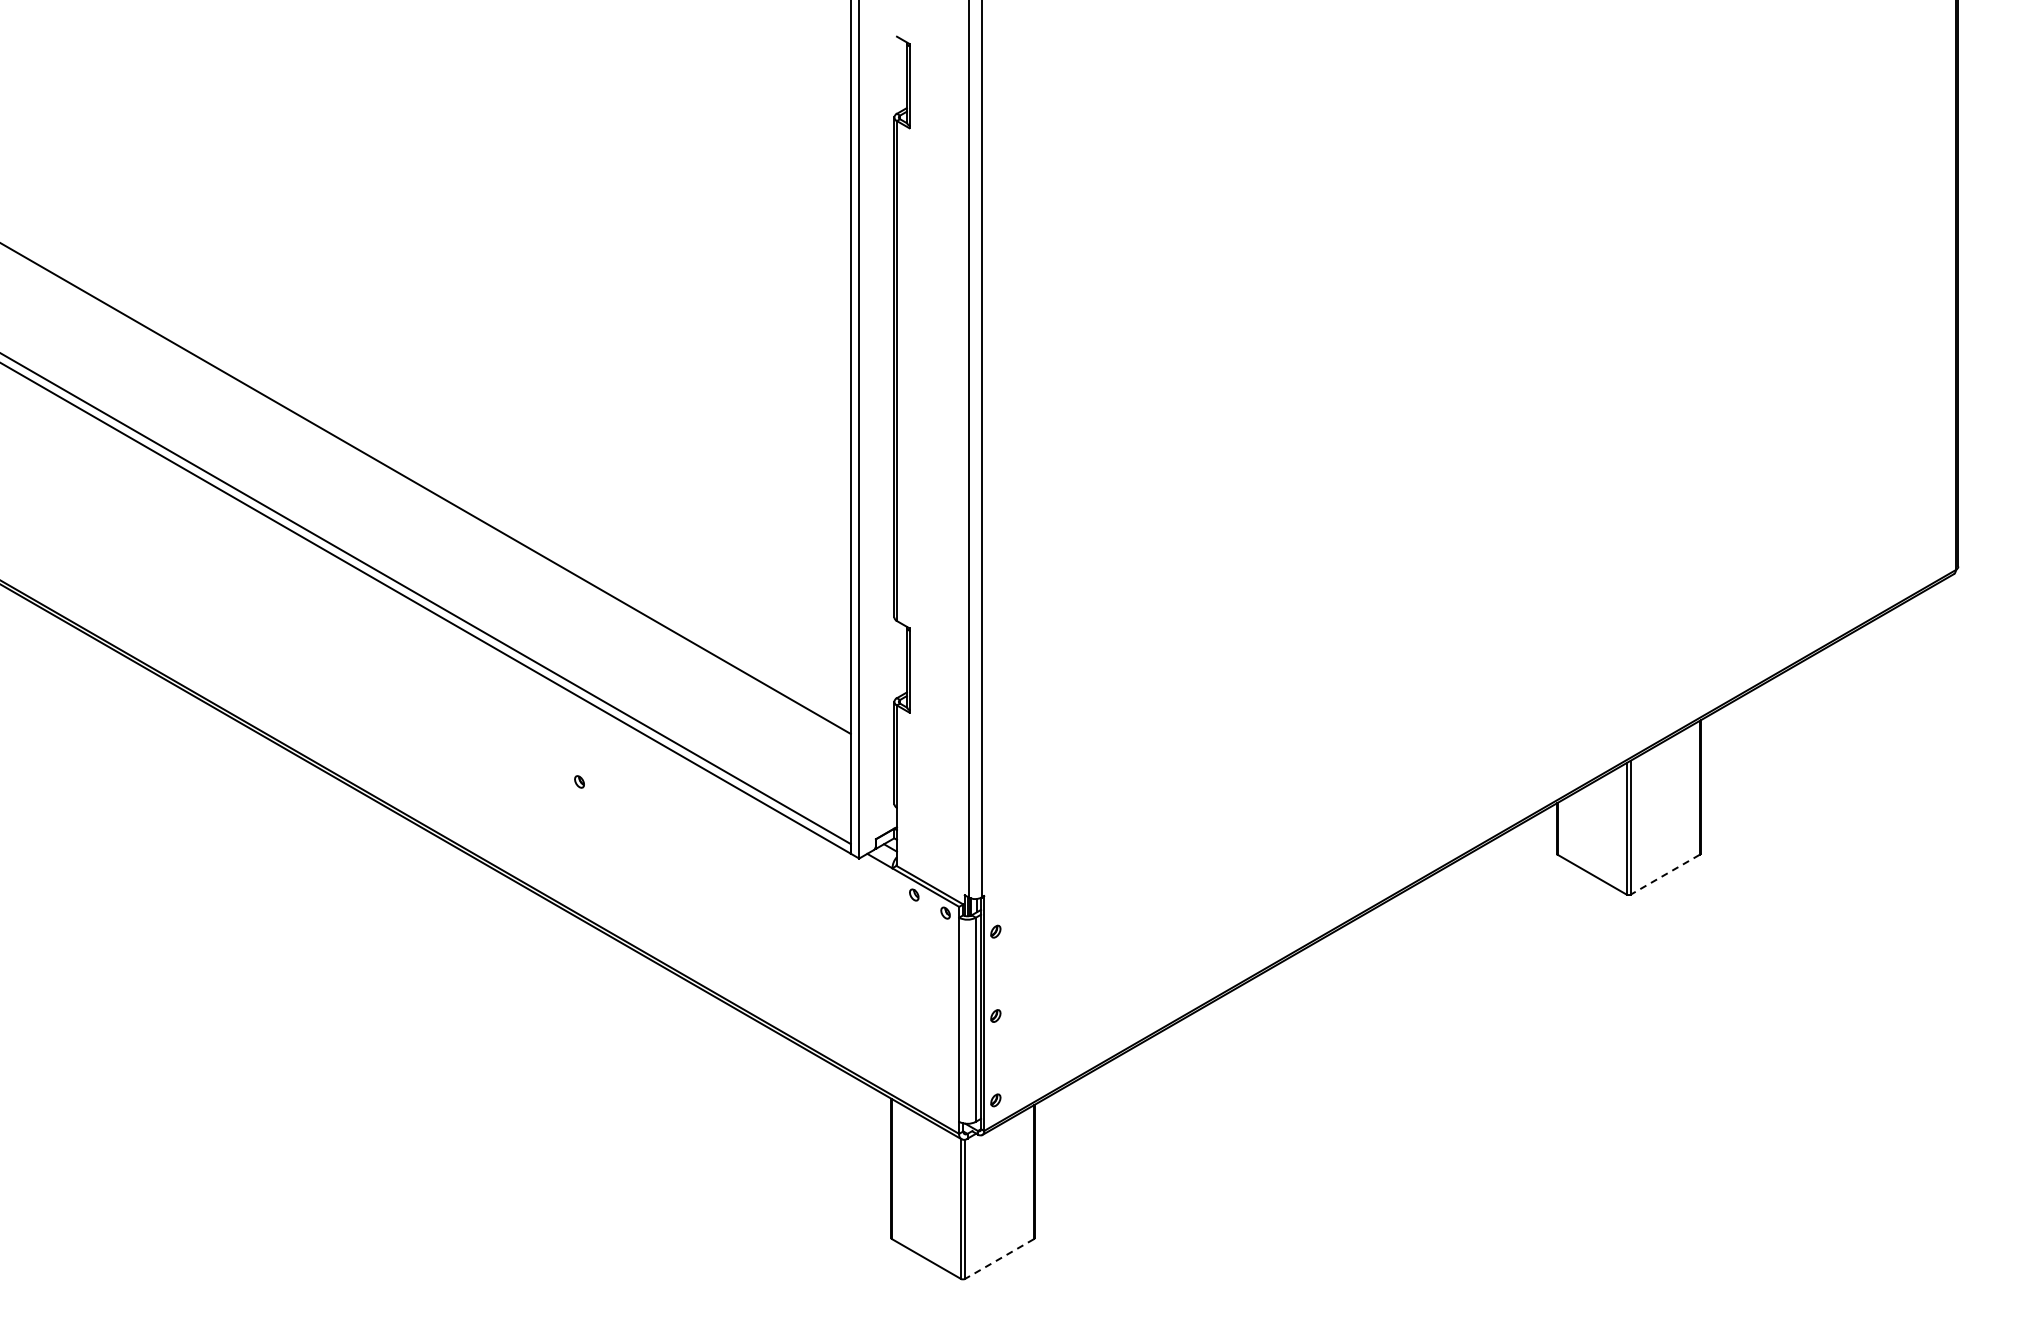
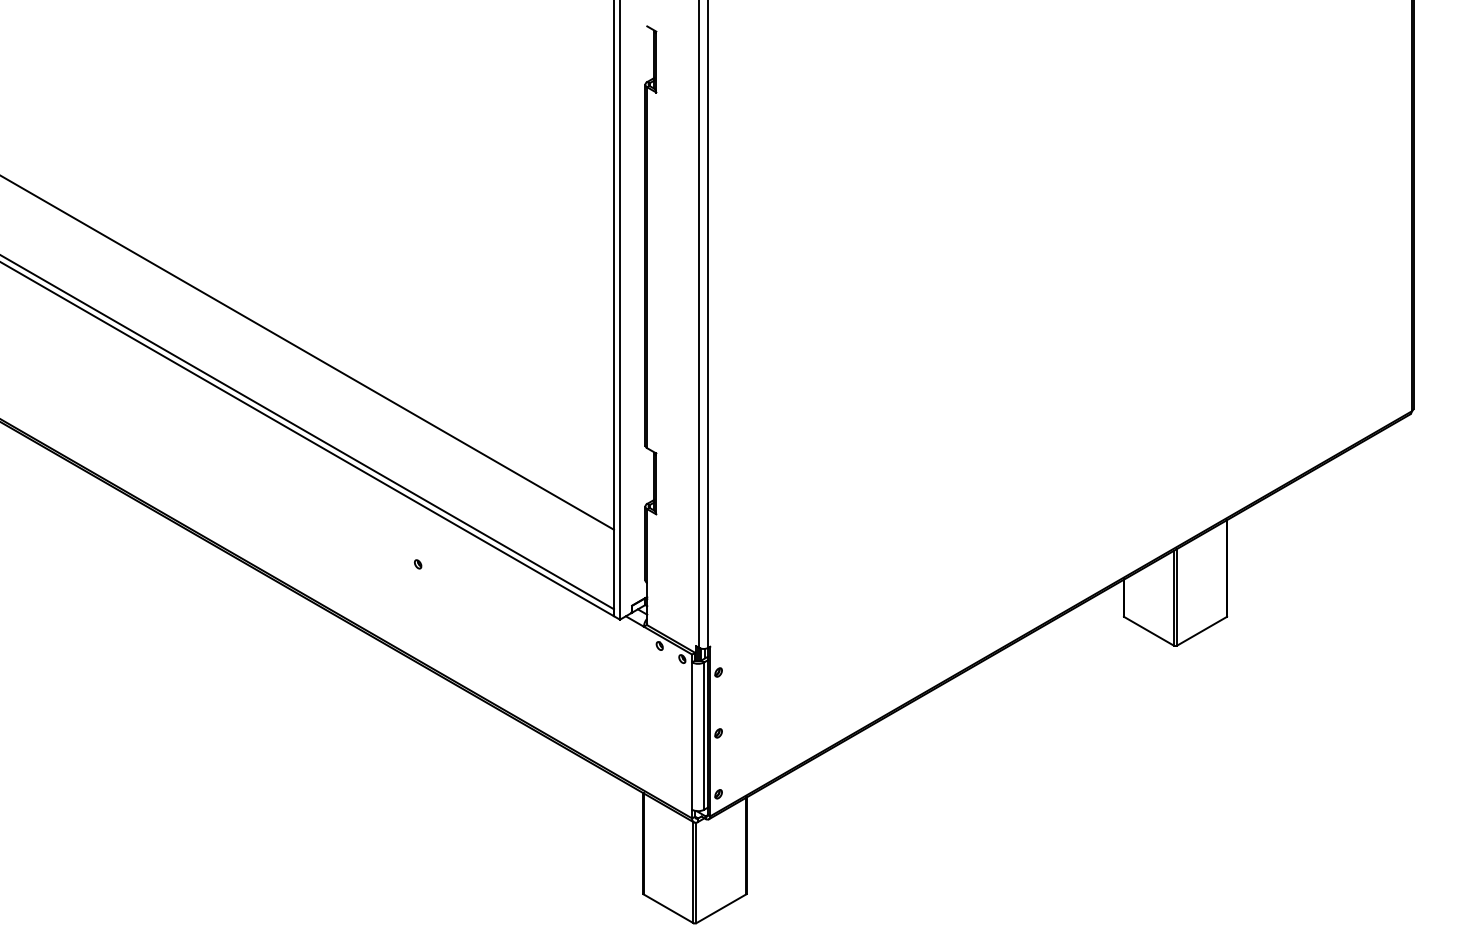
line: (1665, 874) -> (1202, 631), dashed -> solid
line: (999, 1259) -> (721, 909), dashed -> solid

